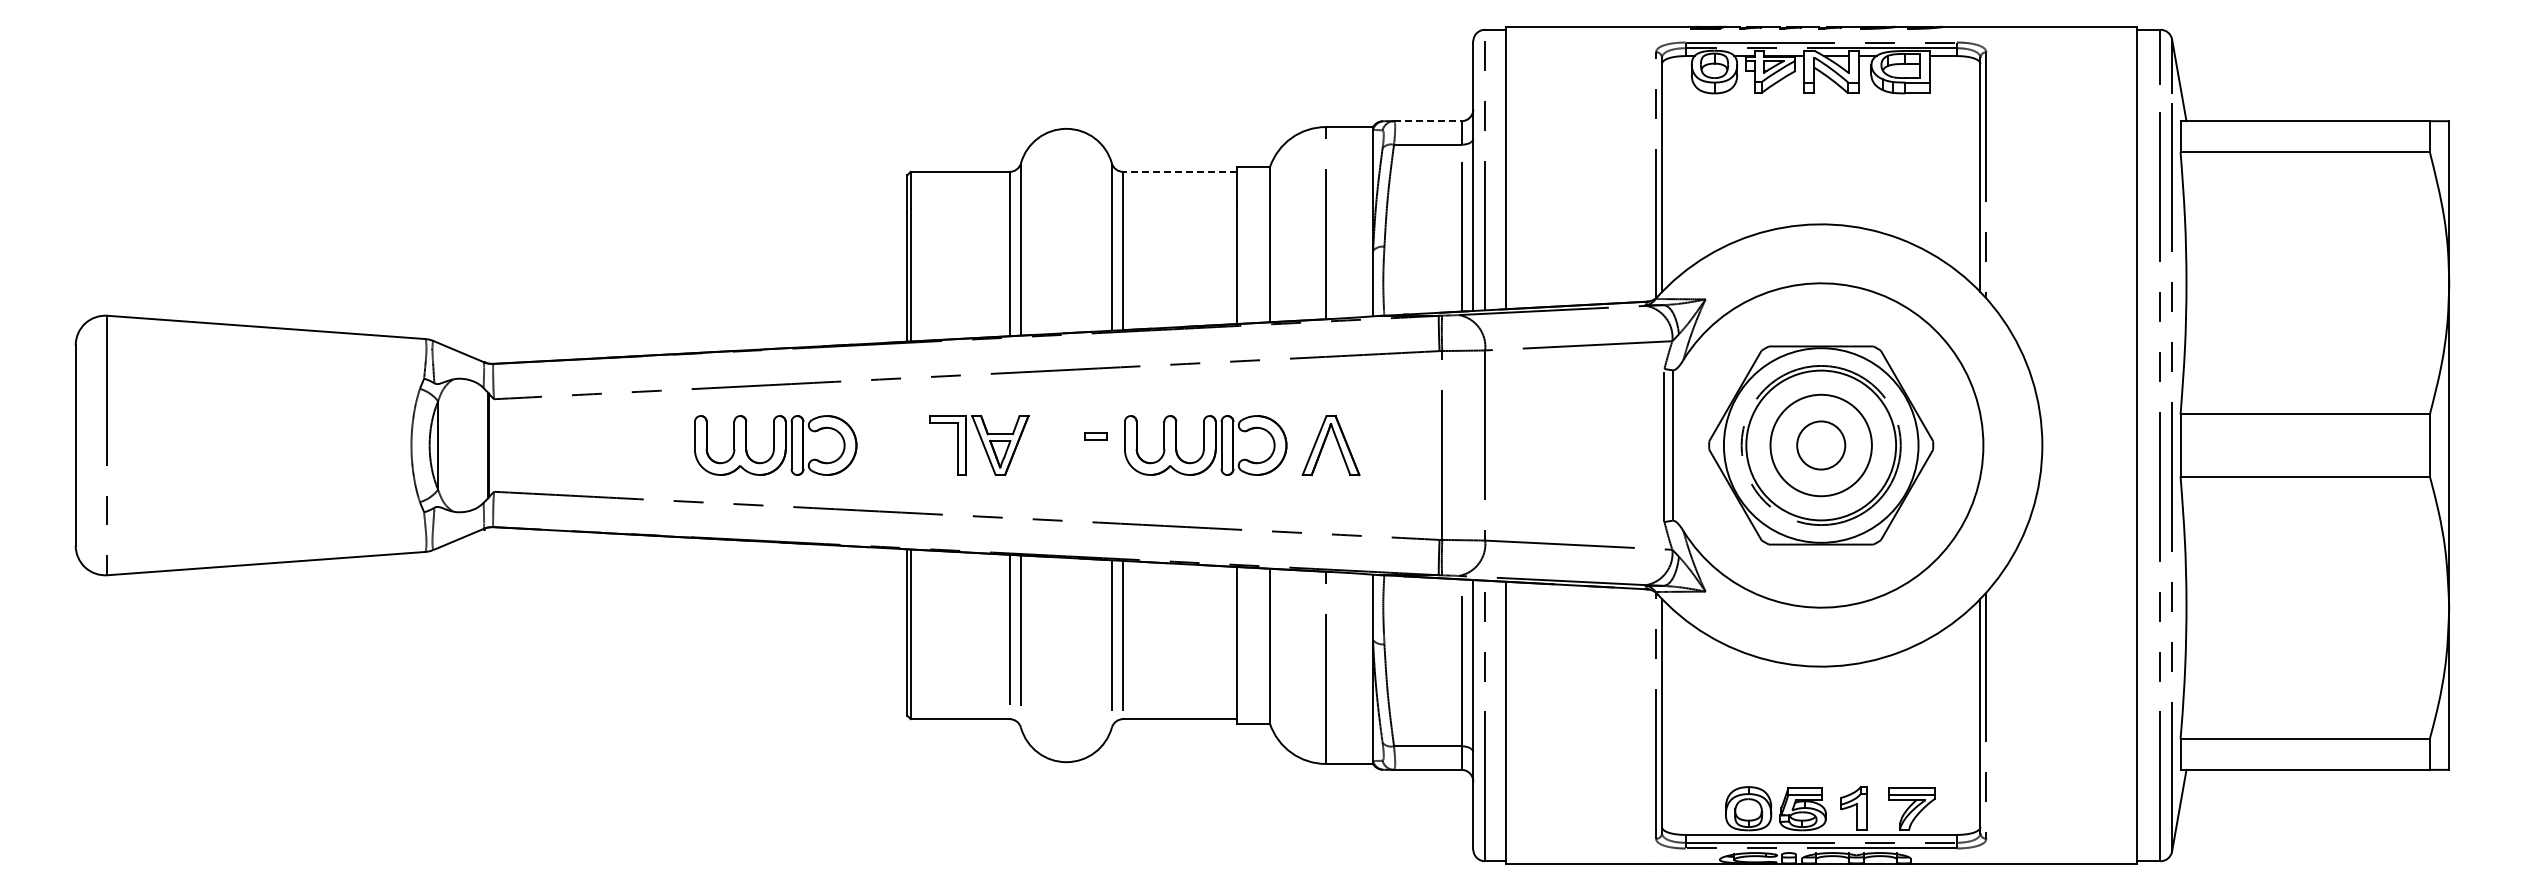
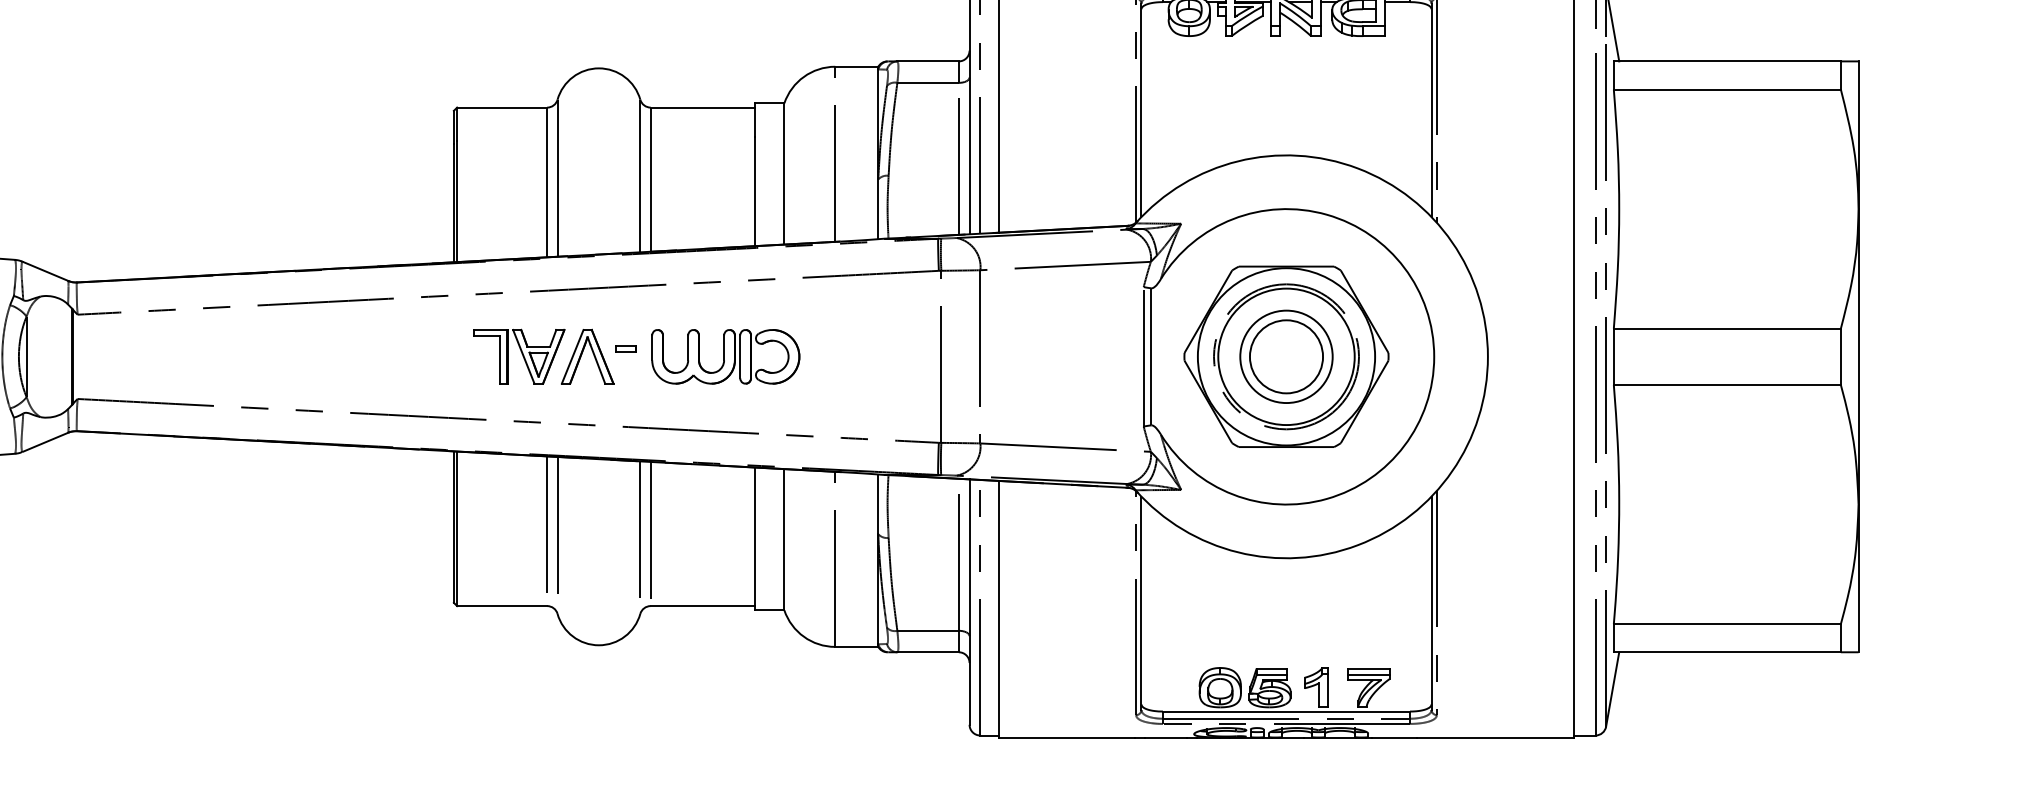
line: (1427, 121) -> (927, 61), dashed -> solid
line: (1179, 171) -> (701, 107), dashed -> solid
part: (775, 445) -> (333, 356), removed
part: (1330, 445) -> (587, 356), moved
circle: (1821, 445) -> (1286, 356), size x1.67

